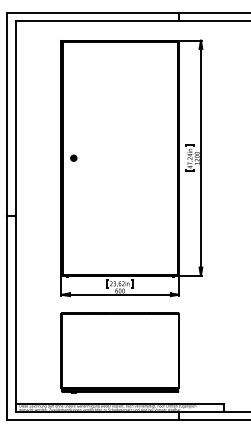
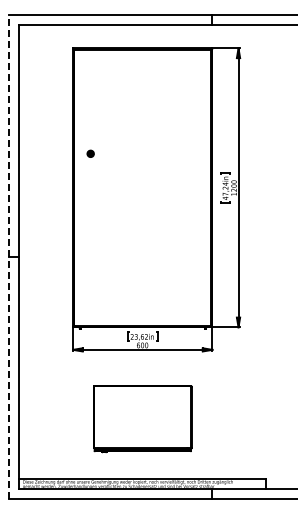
part: (73, 157) -> (90, 153), moved
line: (7, 216) -> (8, 257), solid -> dashed
part: (120, 353) -> (142, 419), size x0.7

